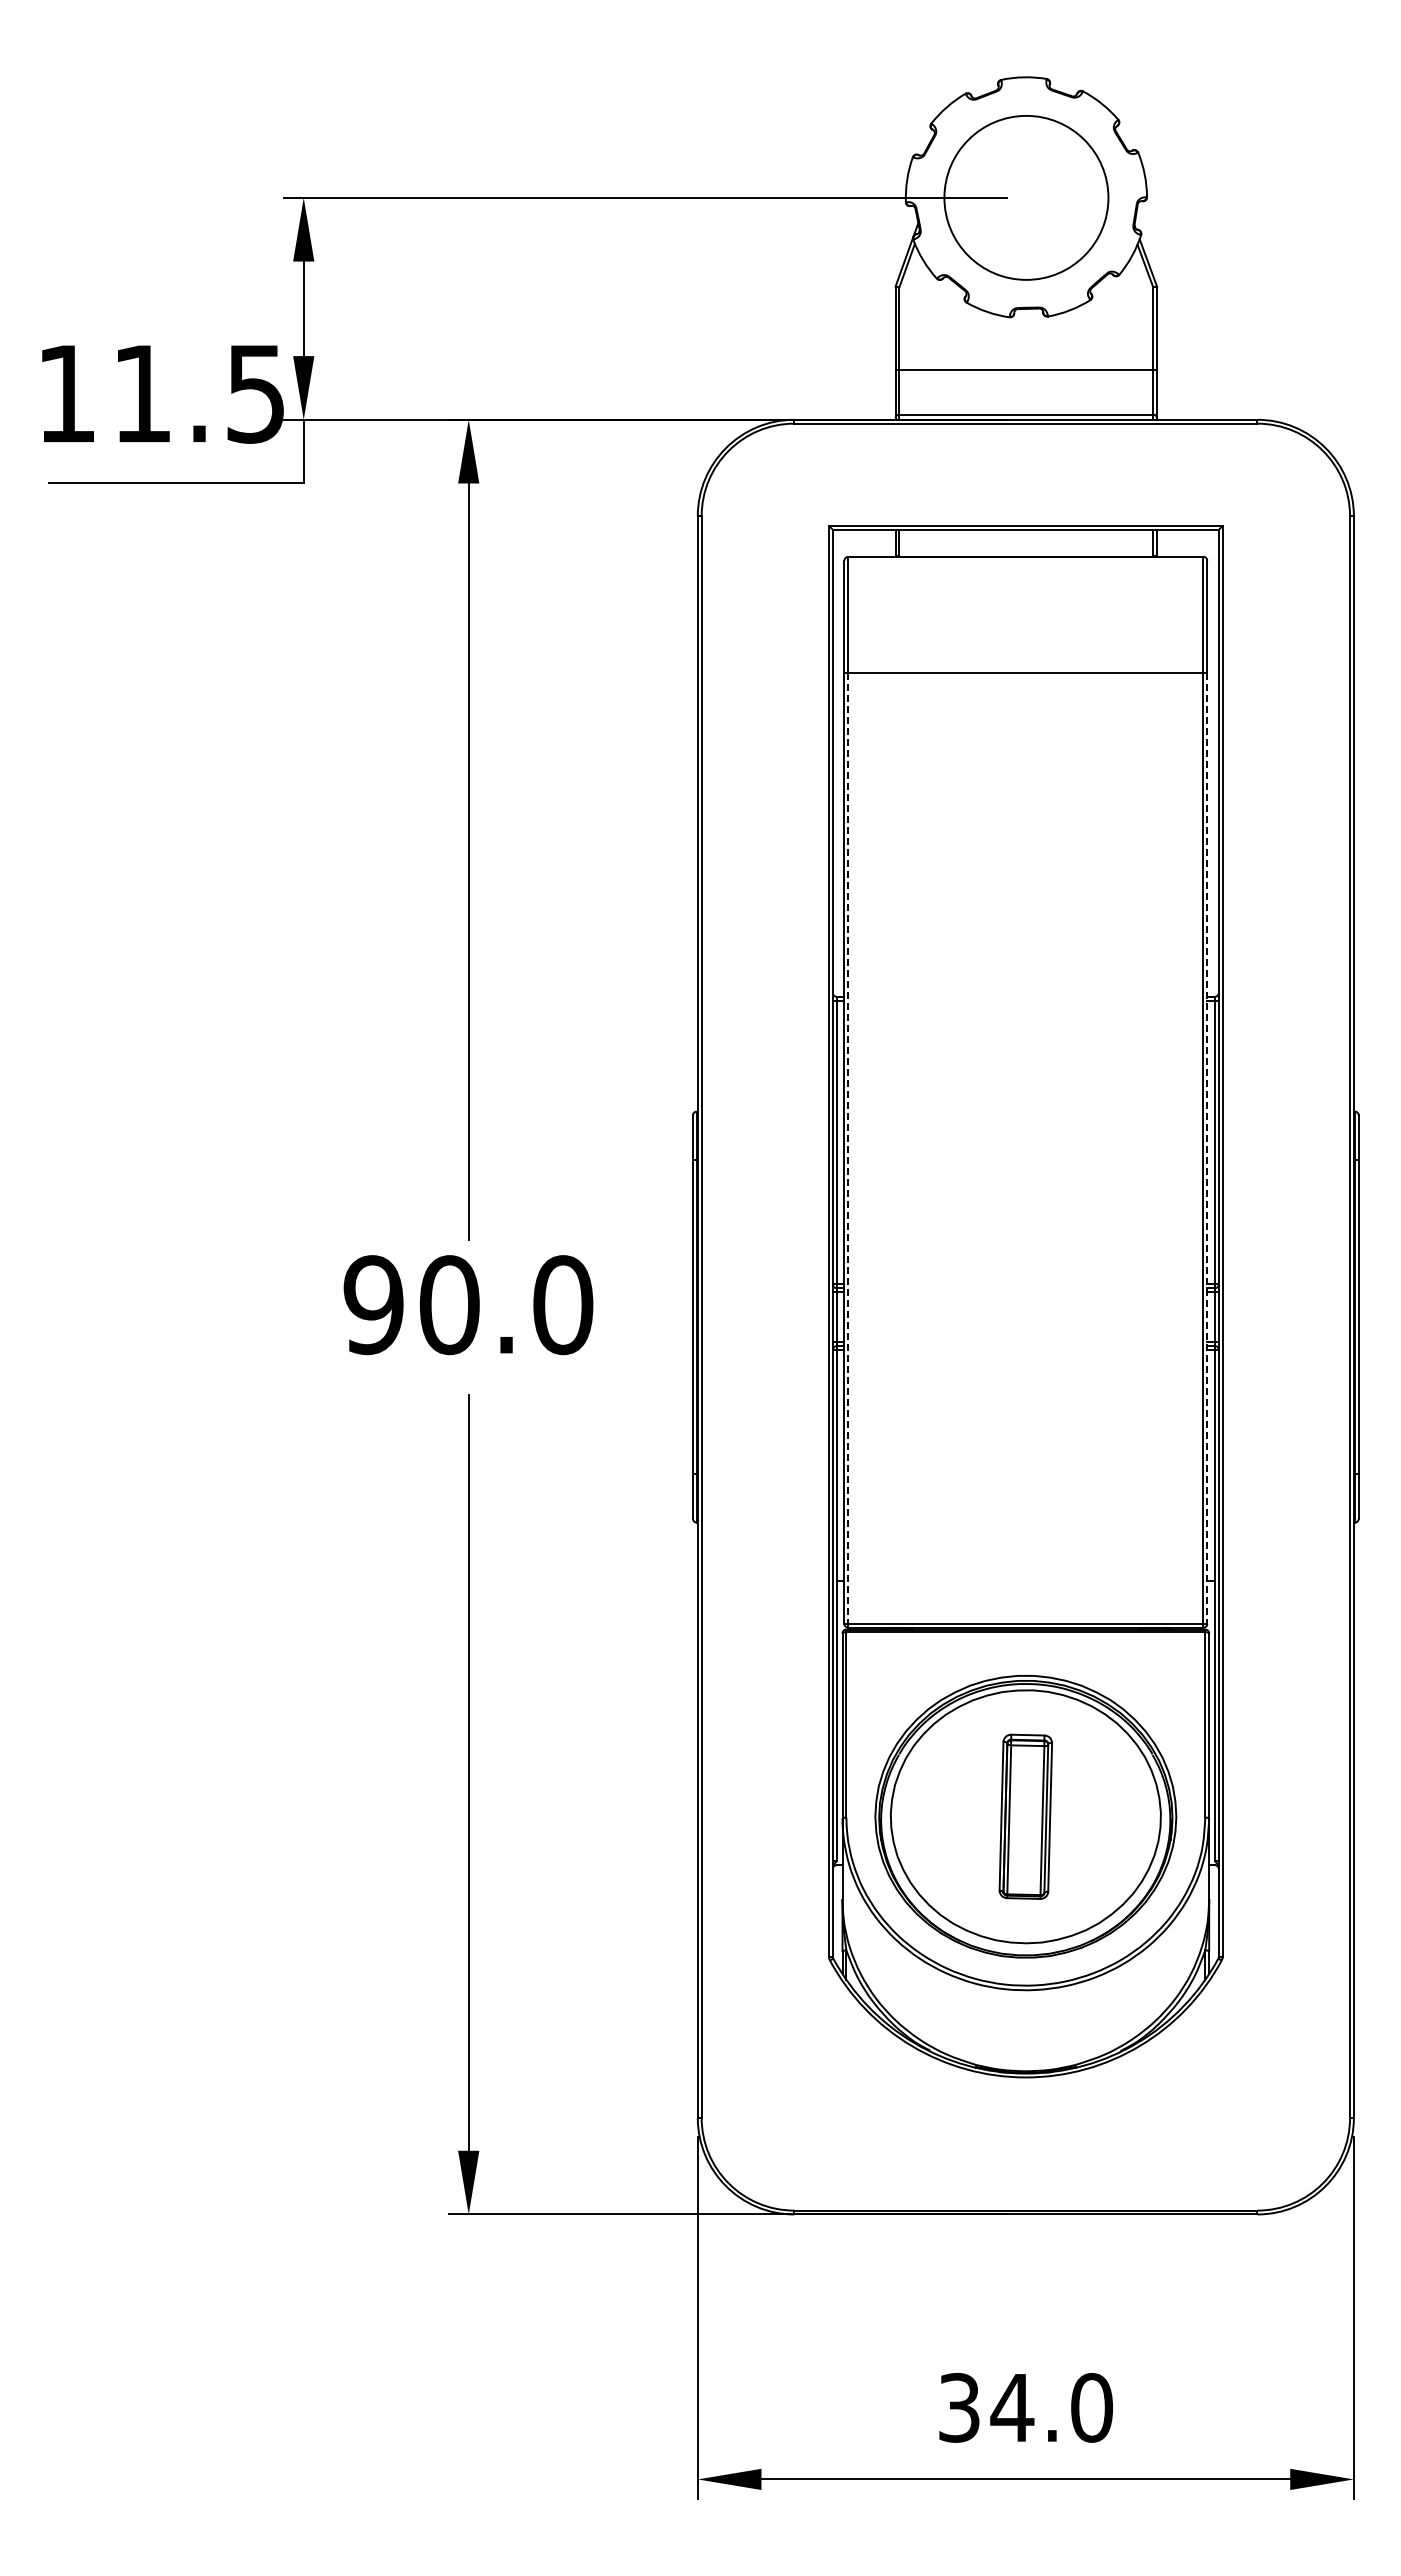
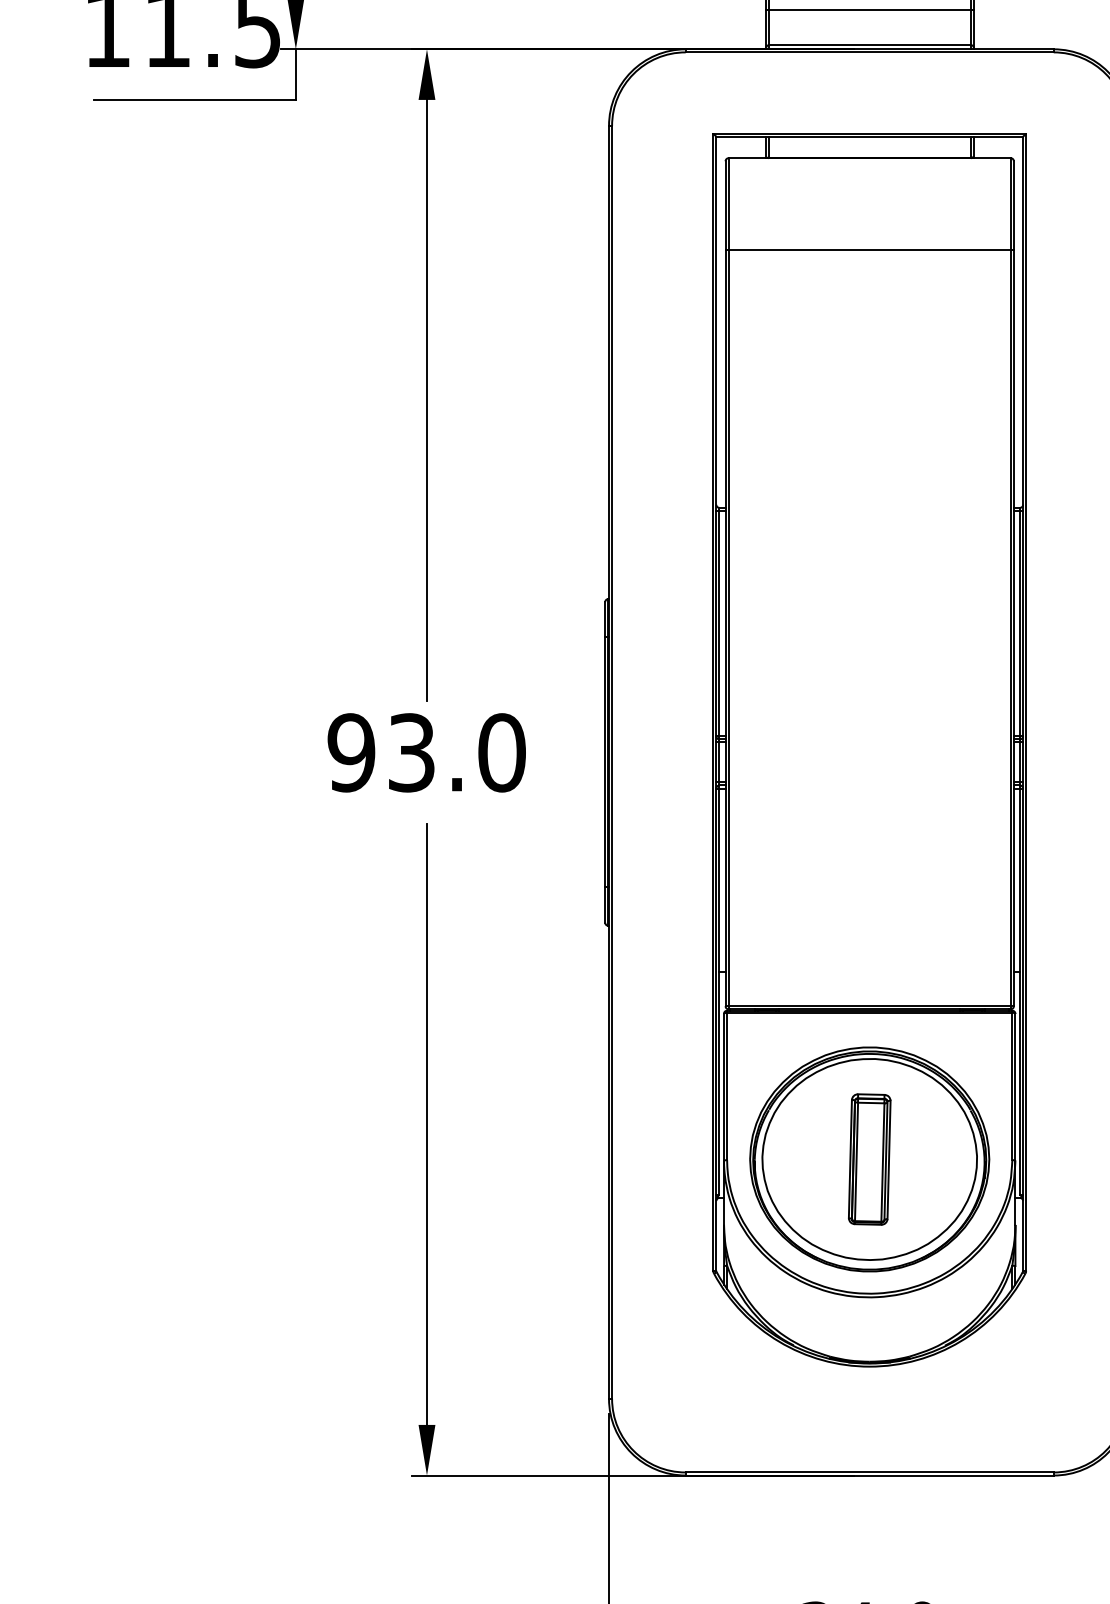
line: (848, 1148) -> (728, 628), dashed -> solid
line: (1207, 1148) -> (1014, 628), dashed -> solid
text: (449, 1305) -> (411, 753), 90.0 -> 93.0

